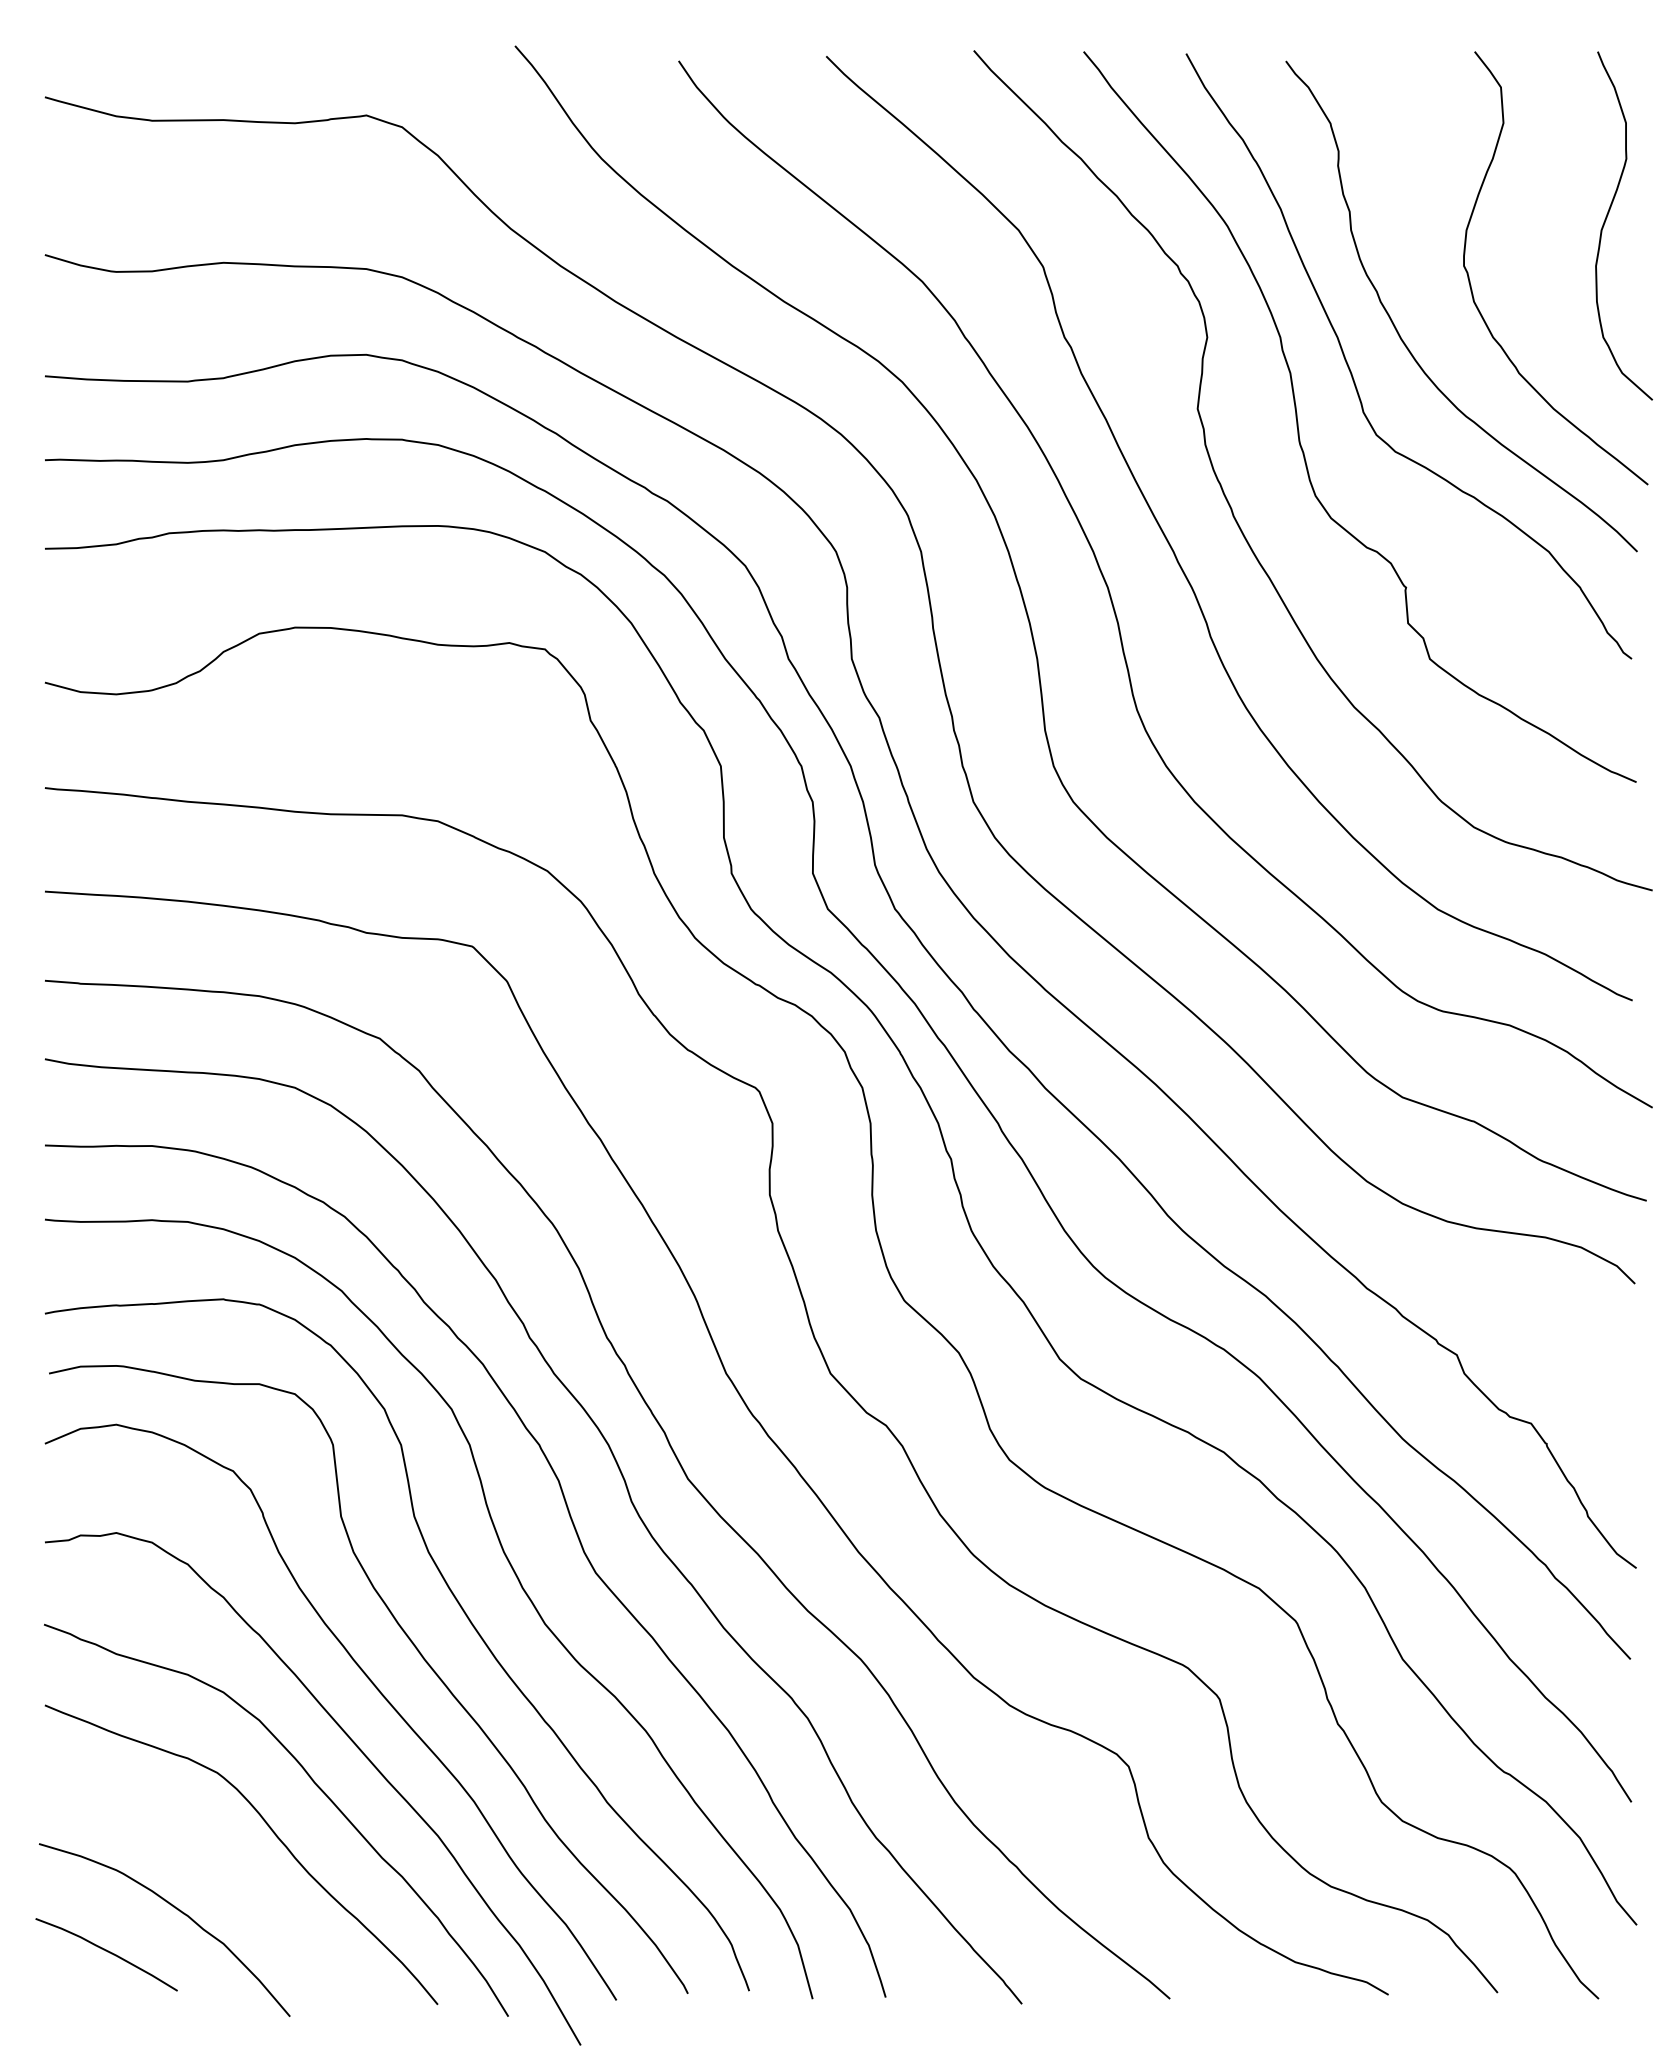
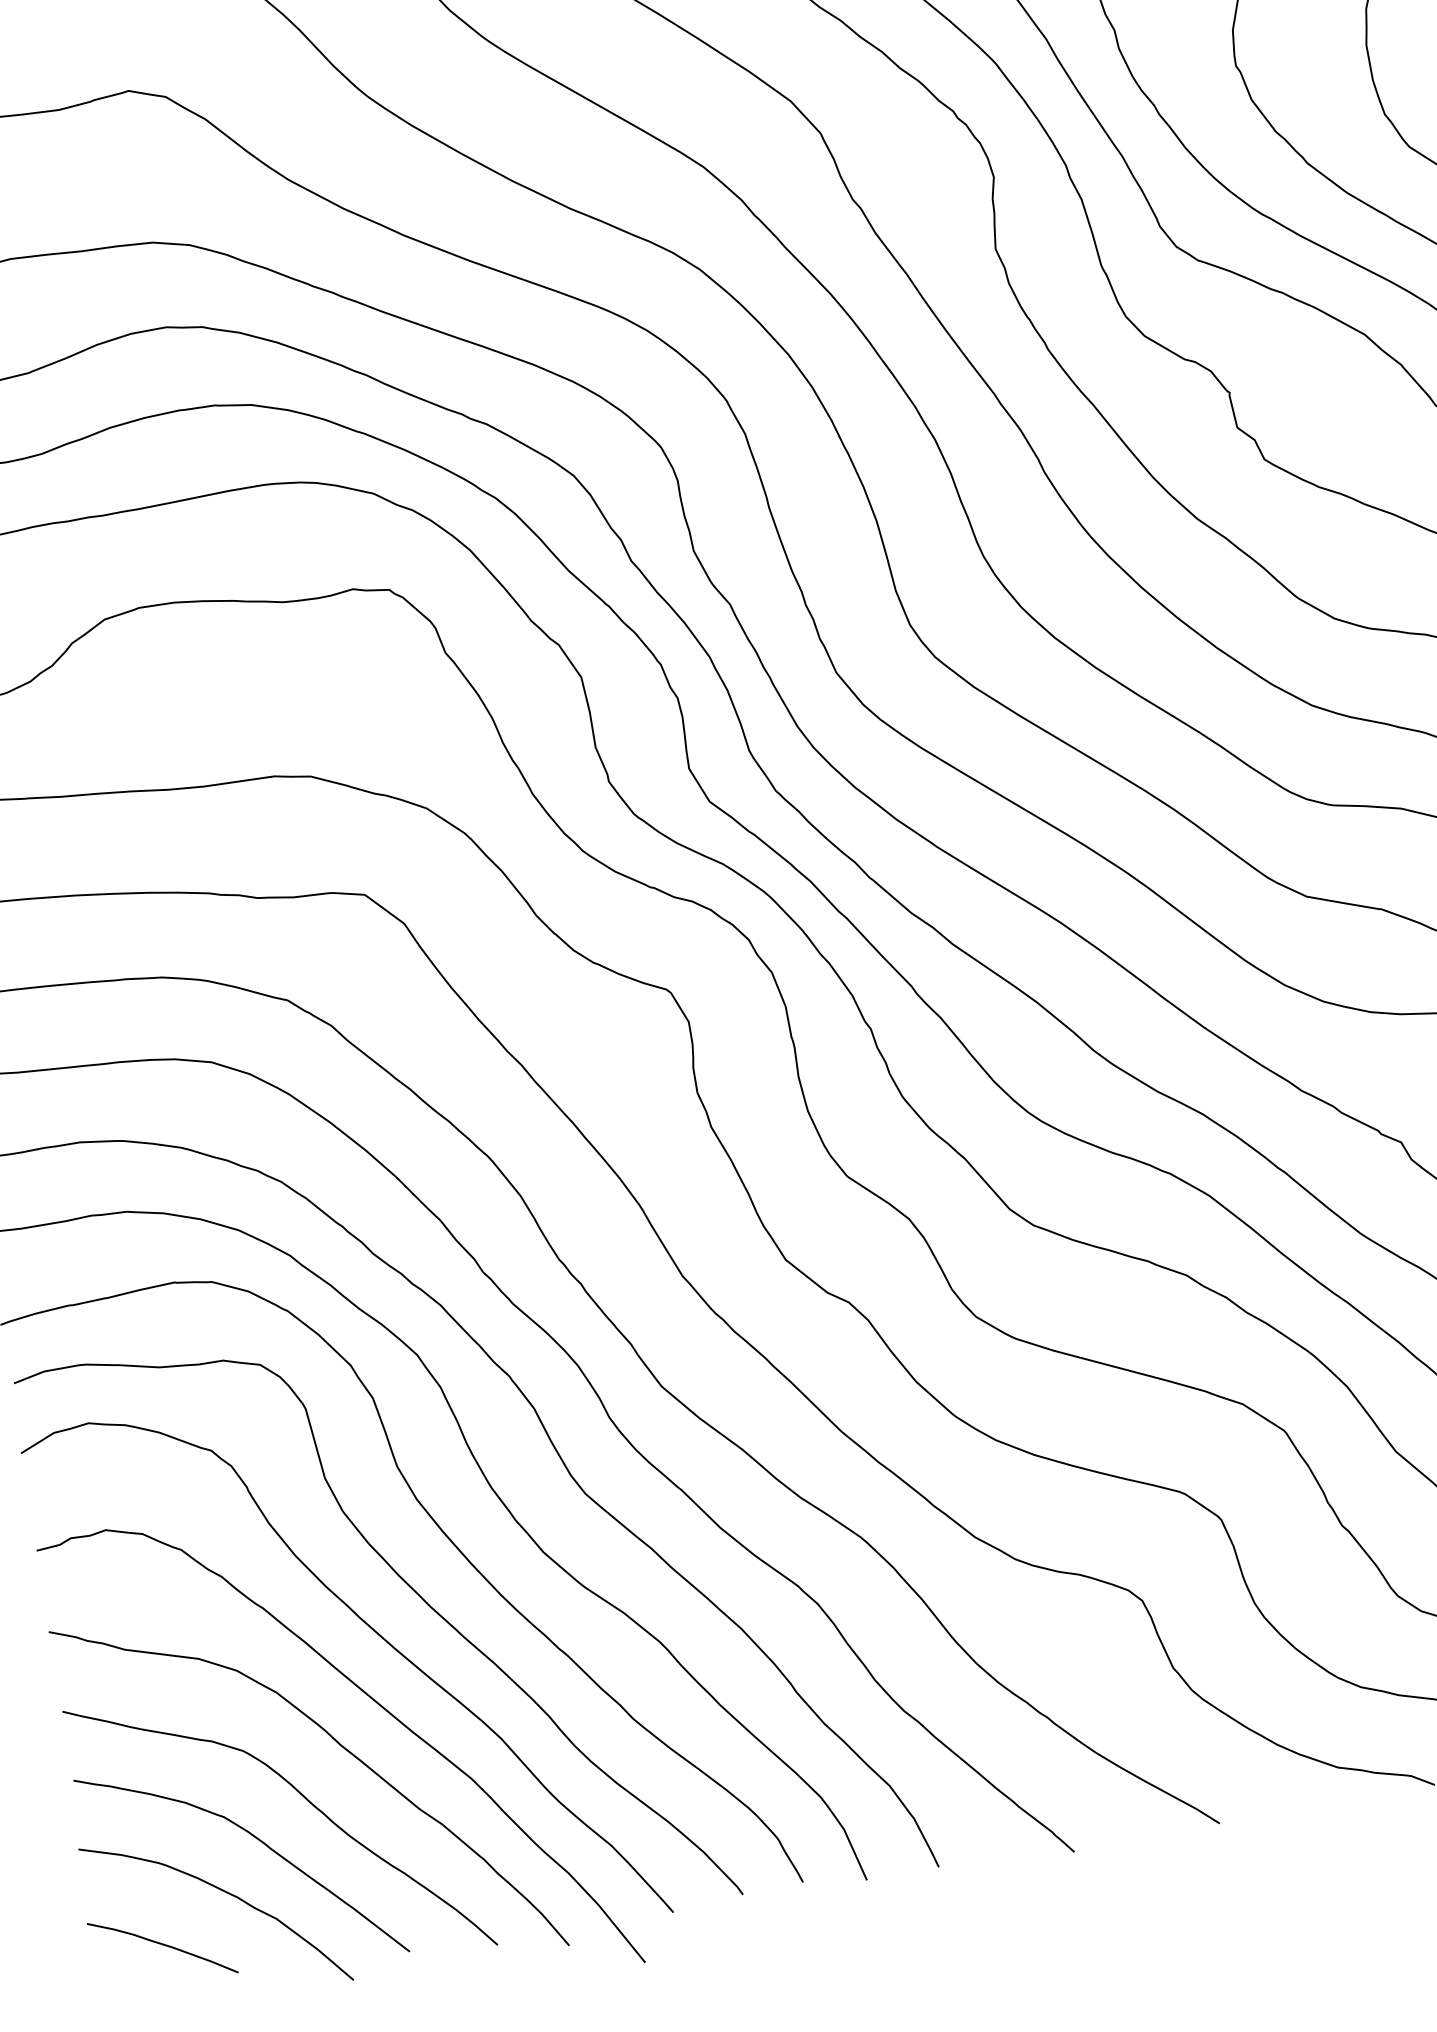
curve: (218, 1863) -> (258, 1840), added

